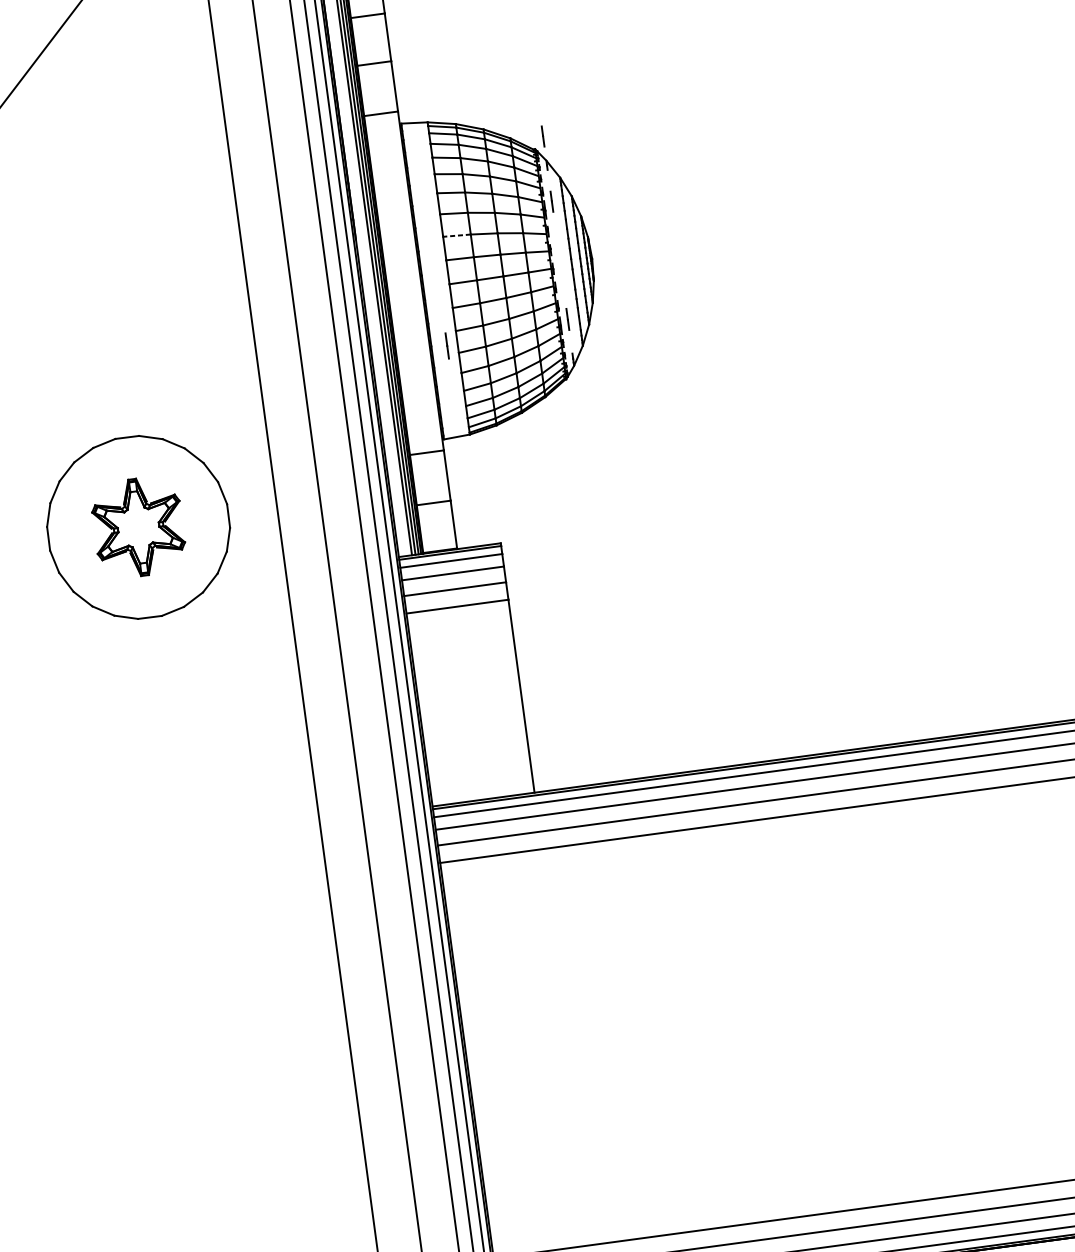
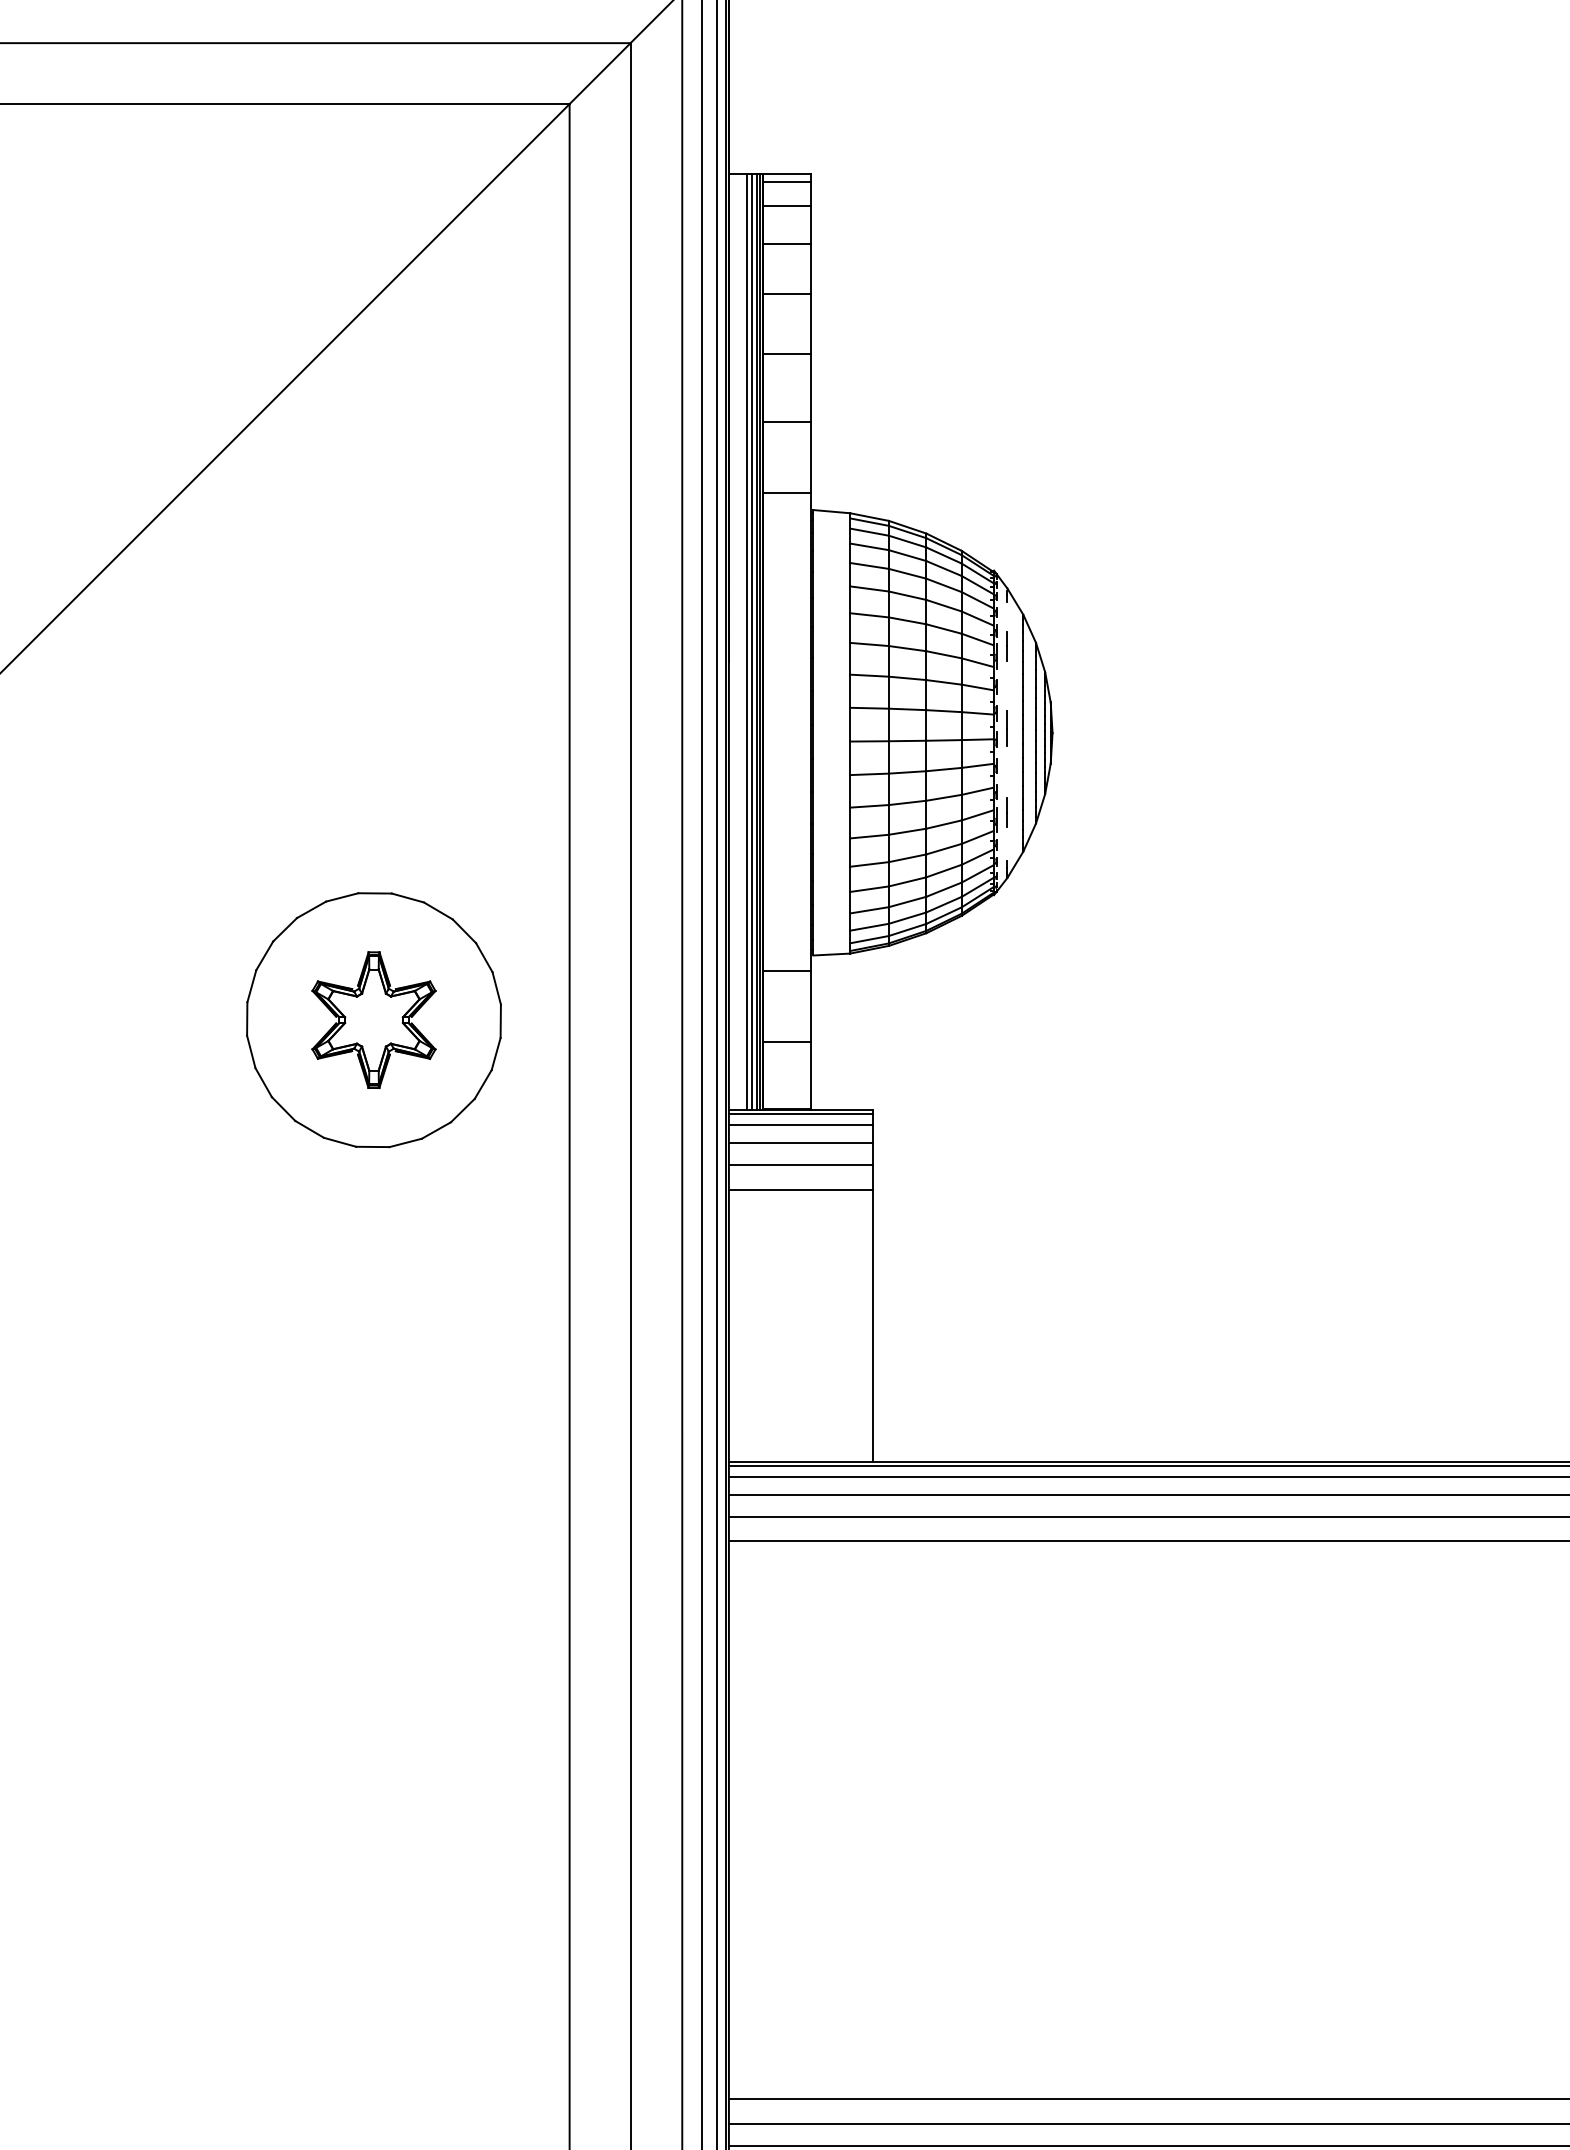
line: (542, 136) -> (1006, 554), removed
line: (456, 235) -> (869, 675), dashed -> solid
line: (446, 345) -> (1006, 728), moved

